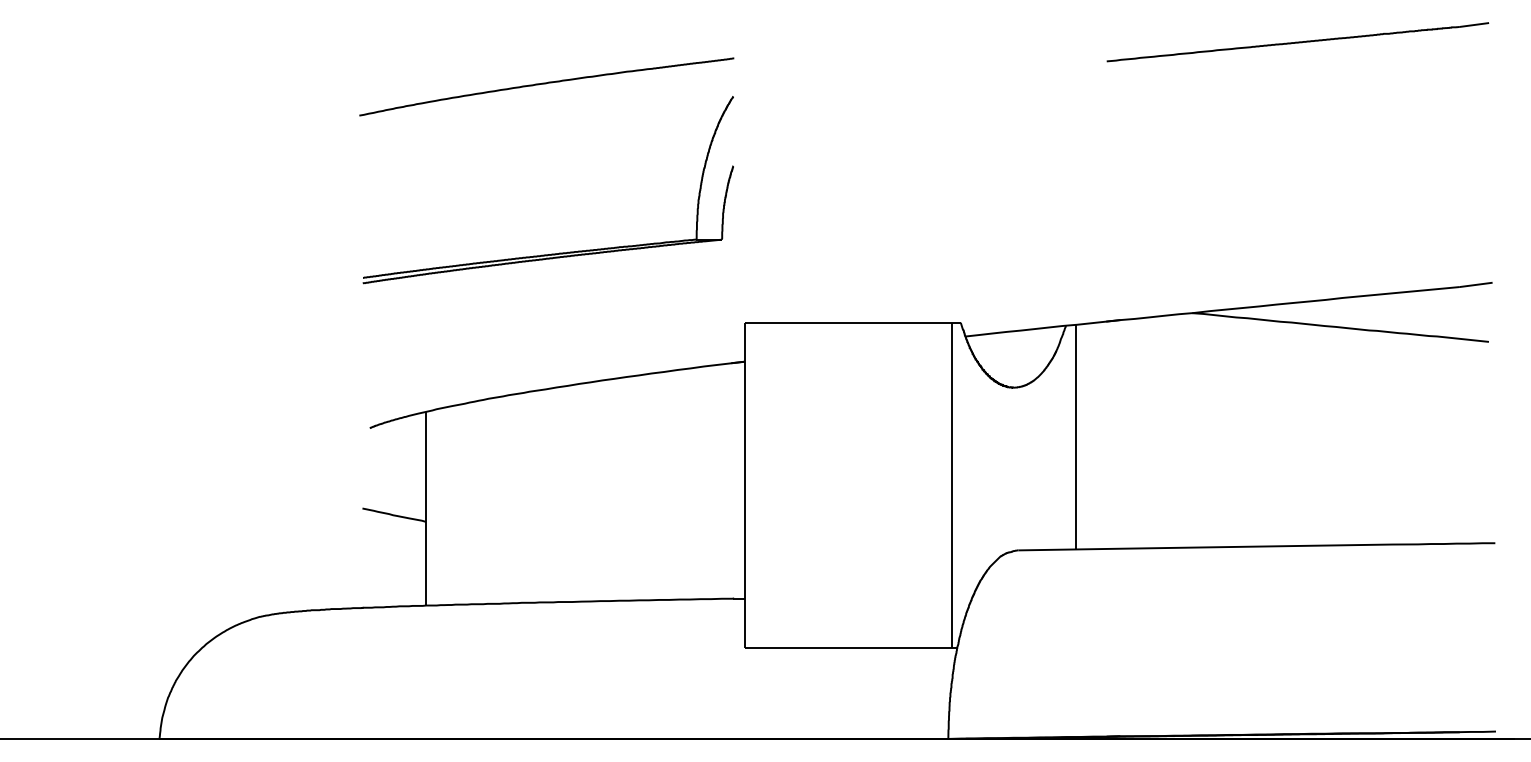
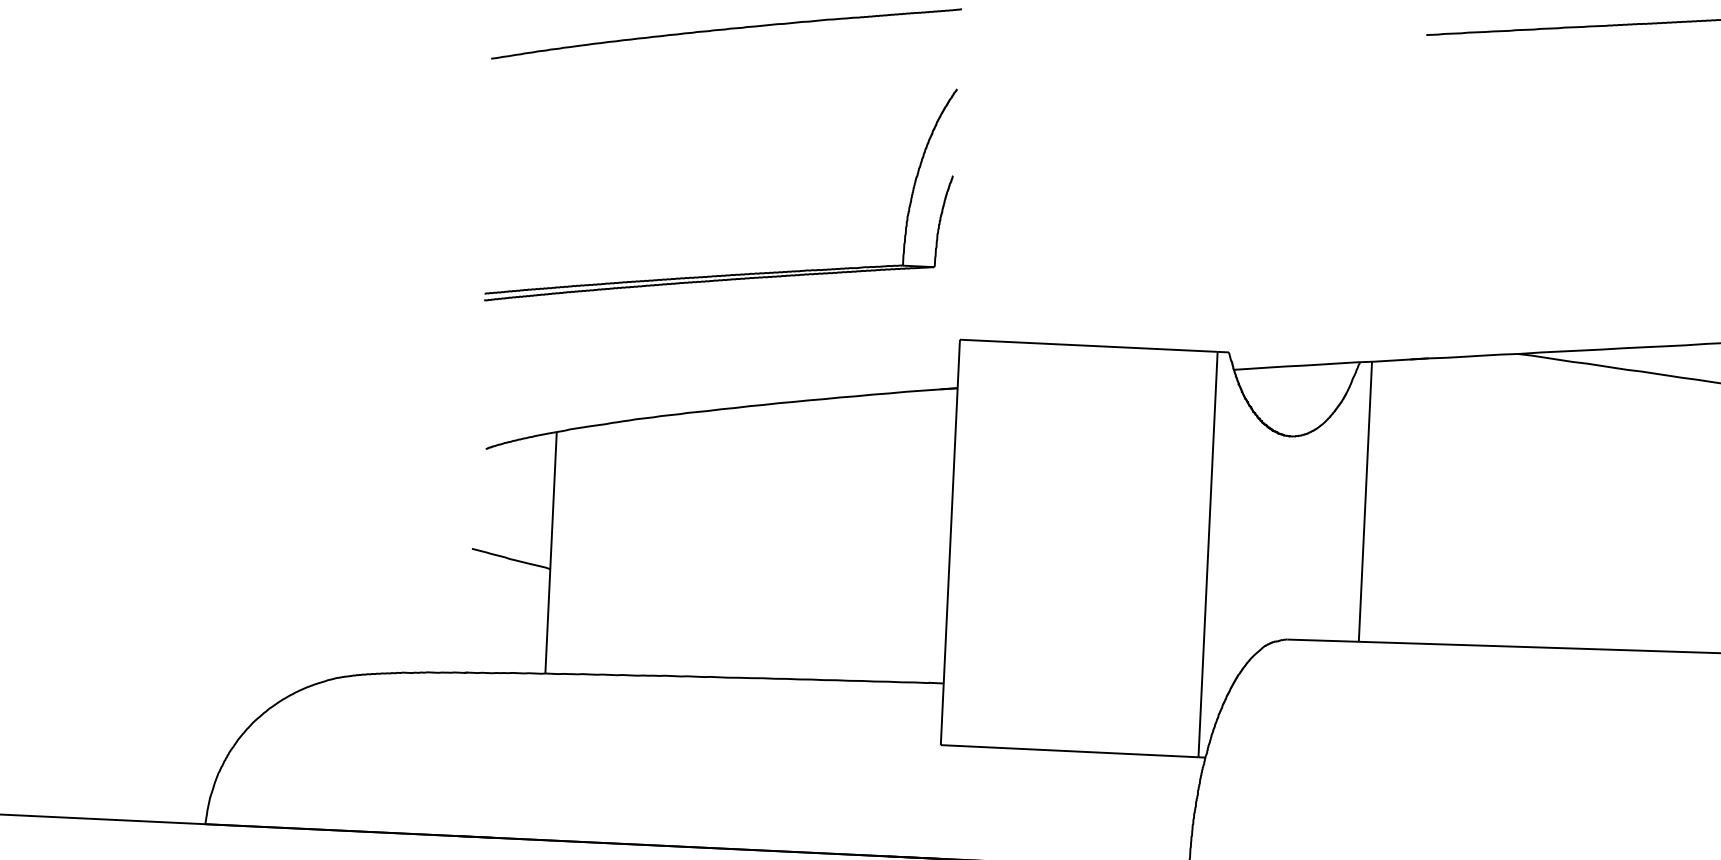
part: (551, 253) -> (721, 274), moved

